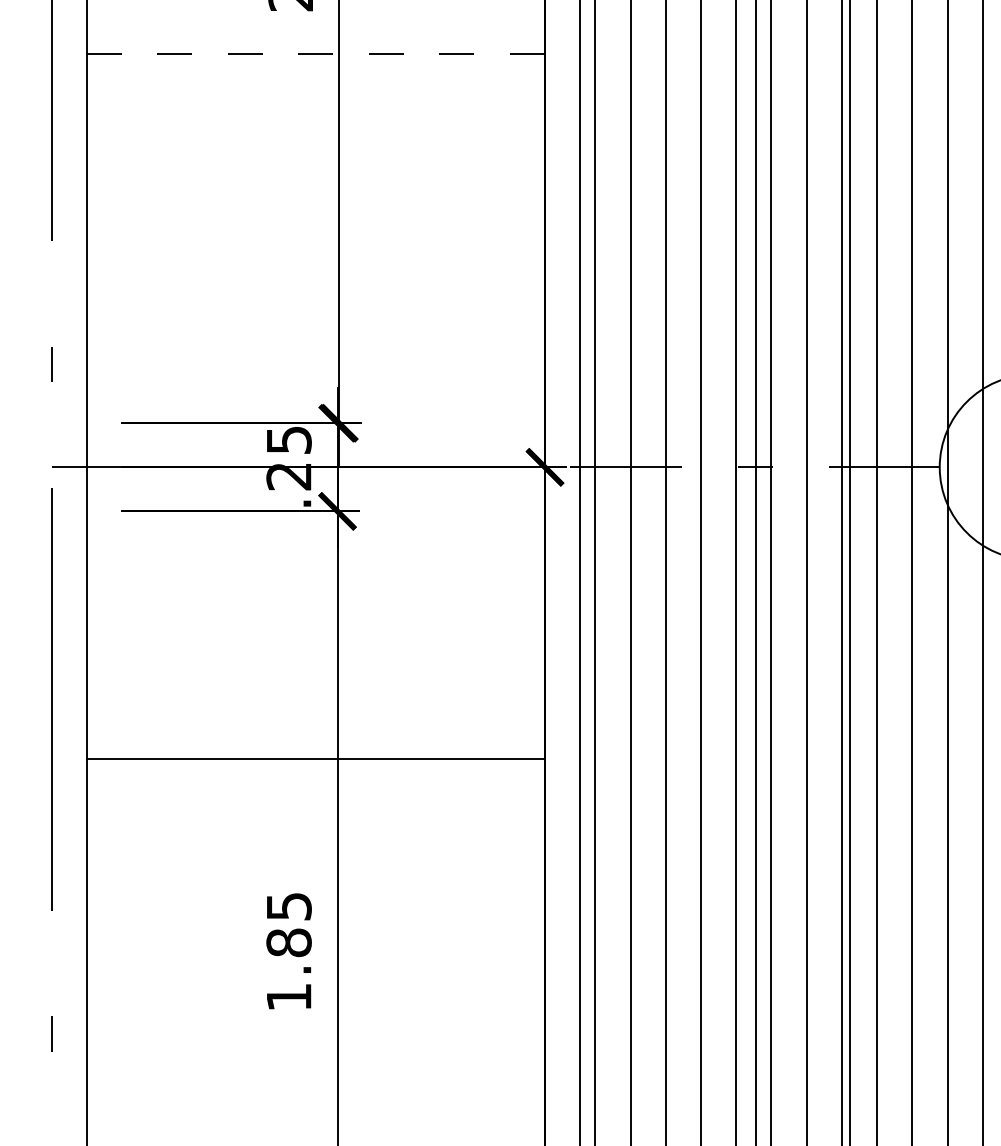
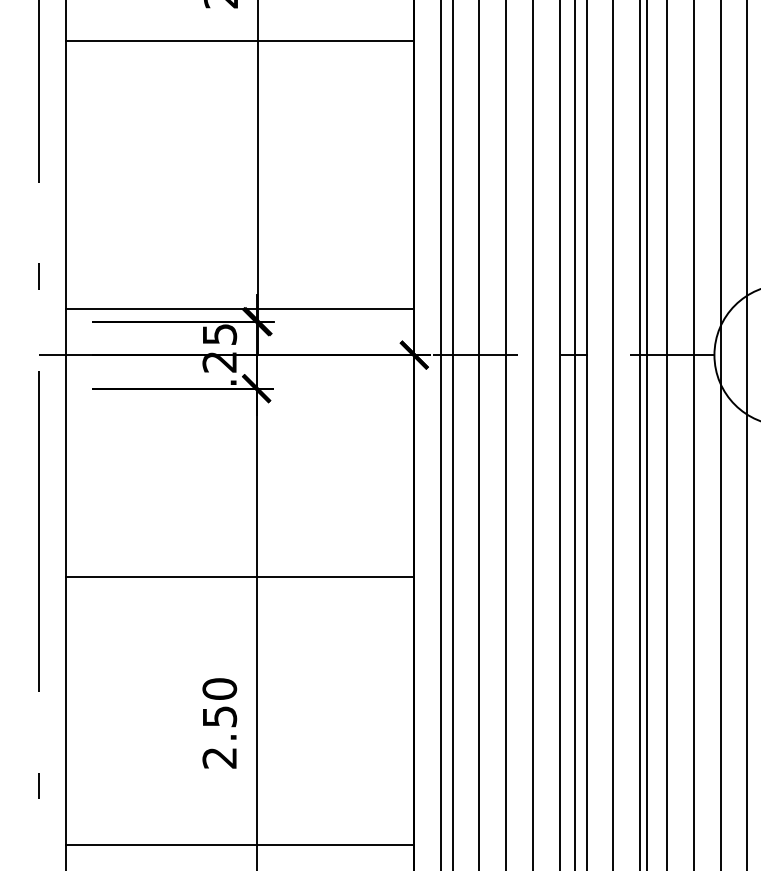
line: (316, 53) -> (240, 40), dashed -> solid
line: (315, 405) -> (239, 308), added
text: (288, 951) -> (219, 723), 1.85 -> 2.50
line: (315, 1110) -> (239, 844), added

